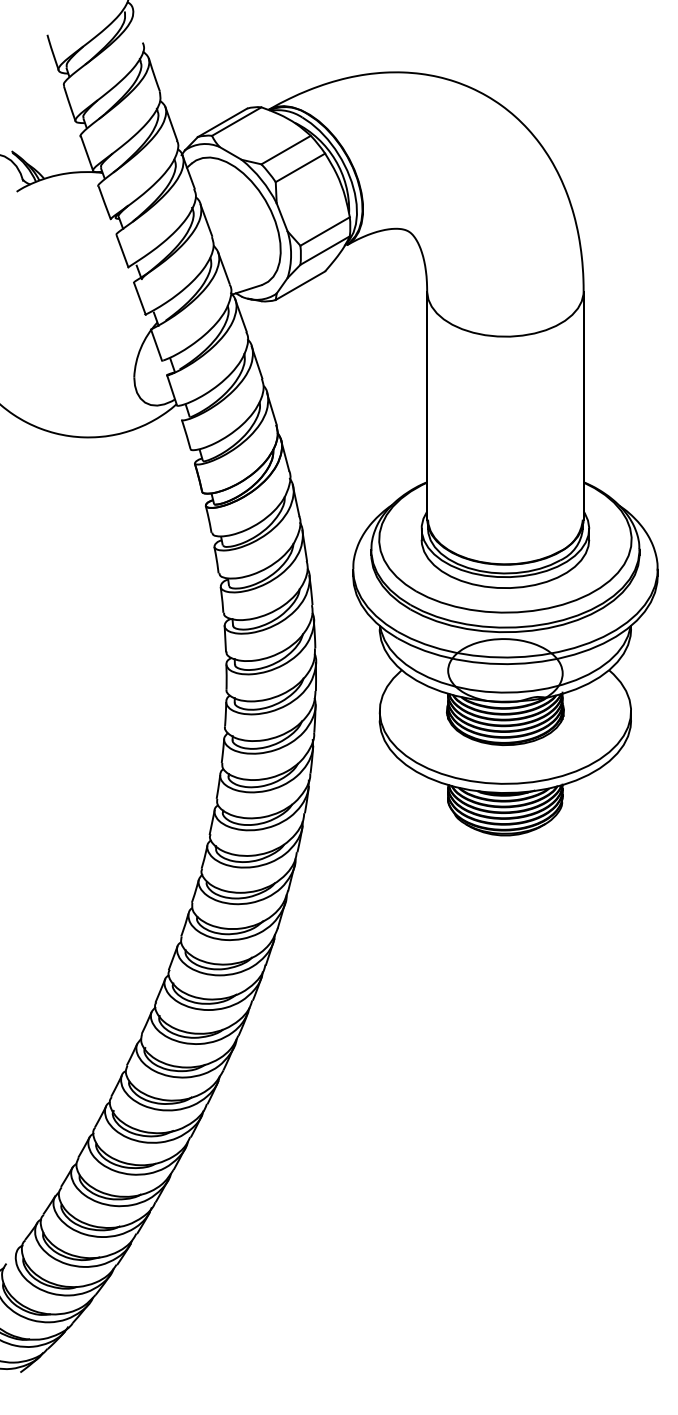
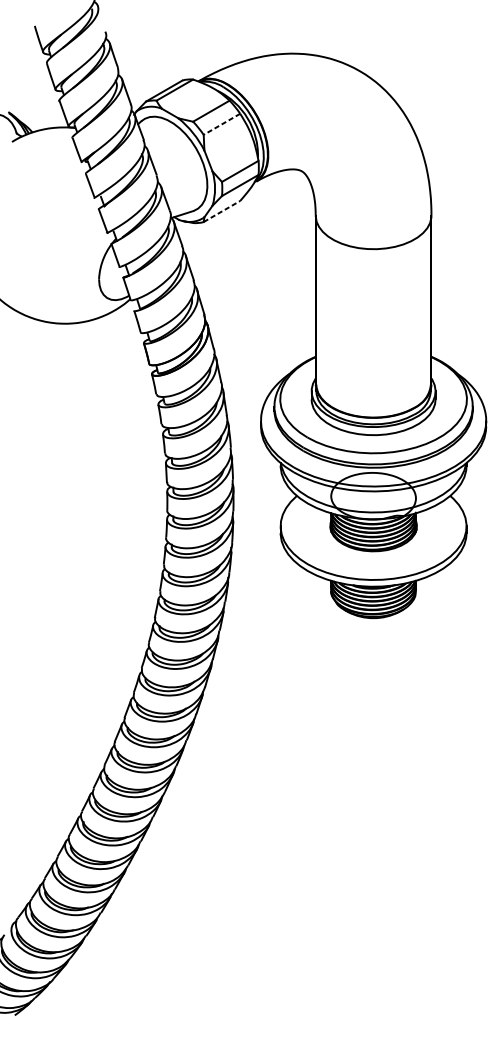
line: (300, 167) -> (222, 124), solid -> dashed
line: (300, 285) -> (222, 211), solid -> dashed

